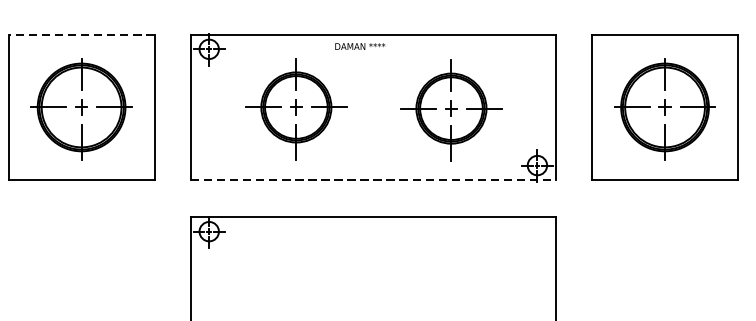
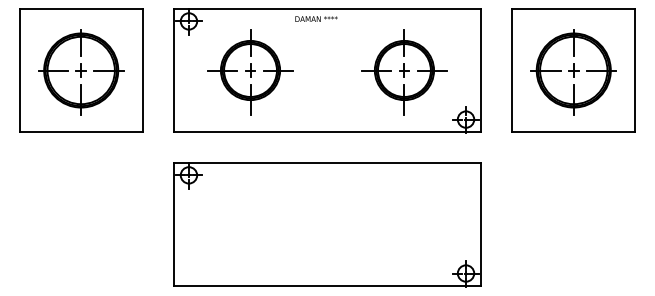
line: (81, 33) -> (81, 8), dashed -> solid
part: (296, 109) -> (250, 72), moved
part: (451, 110) -> (404, 72), moved
line: (373, 180) -> (327, 132), dashed -> solid

